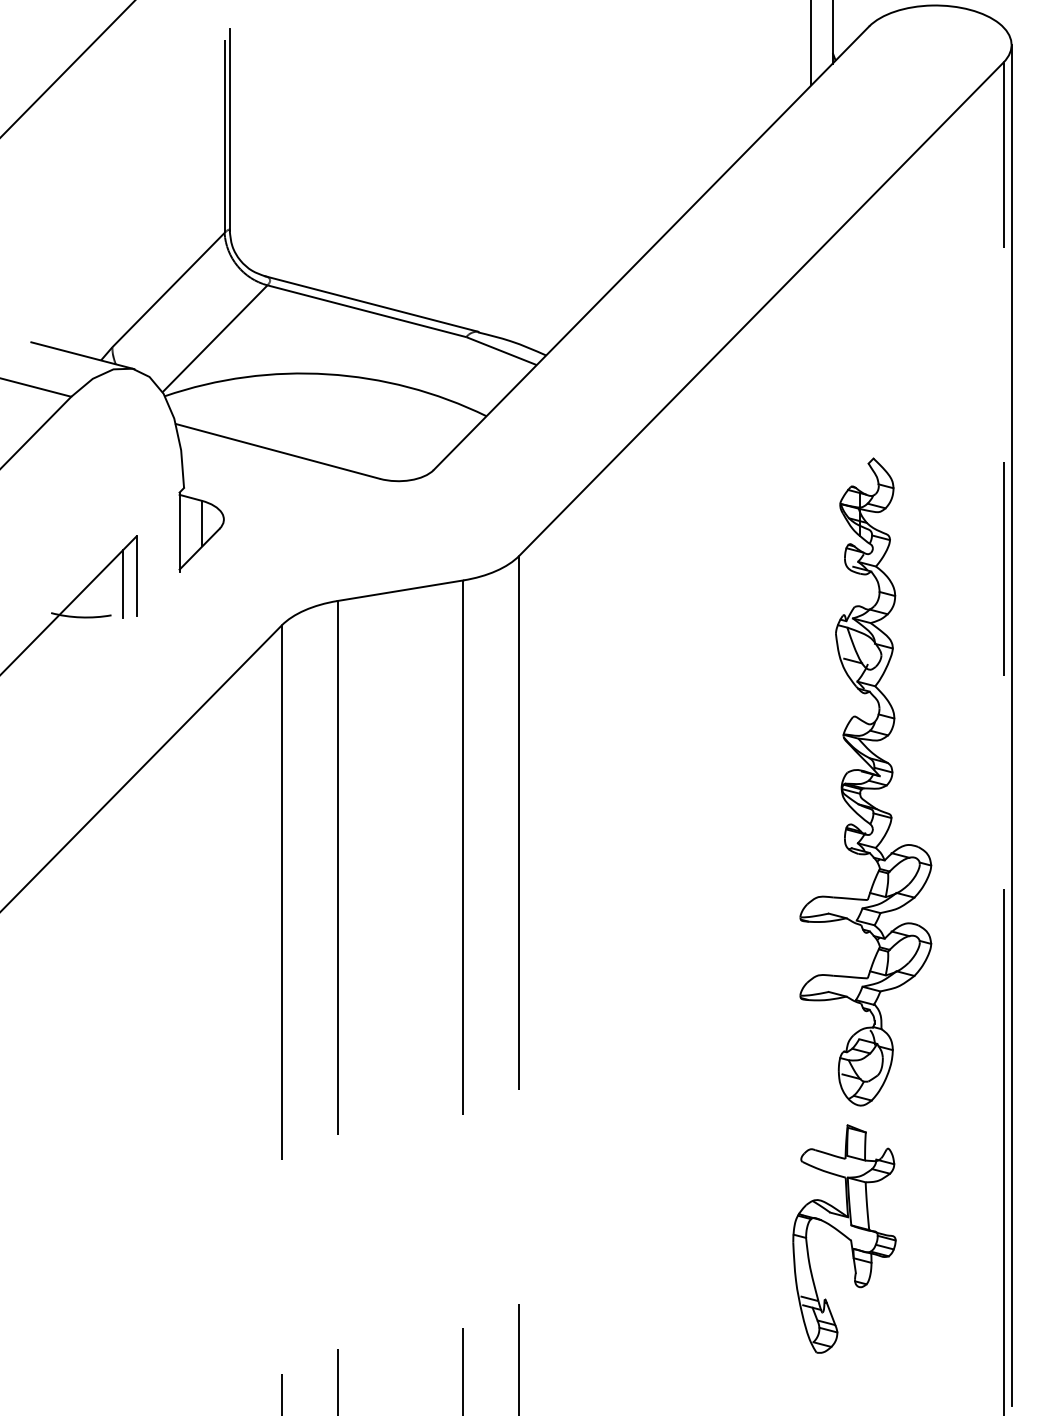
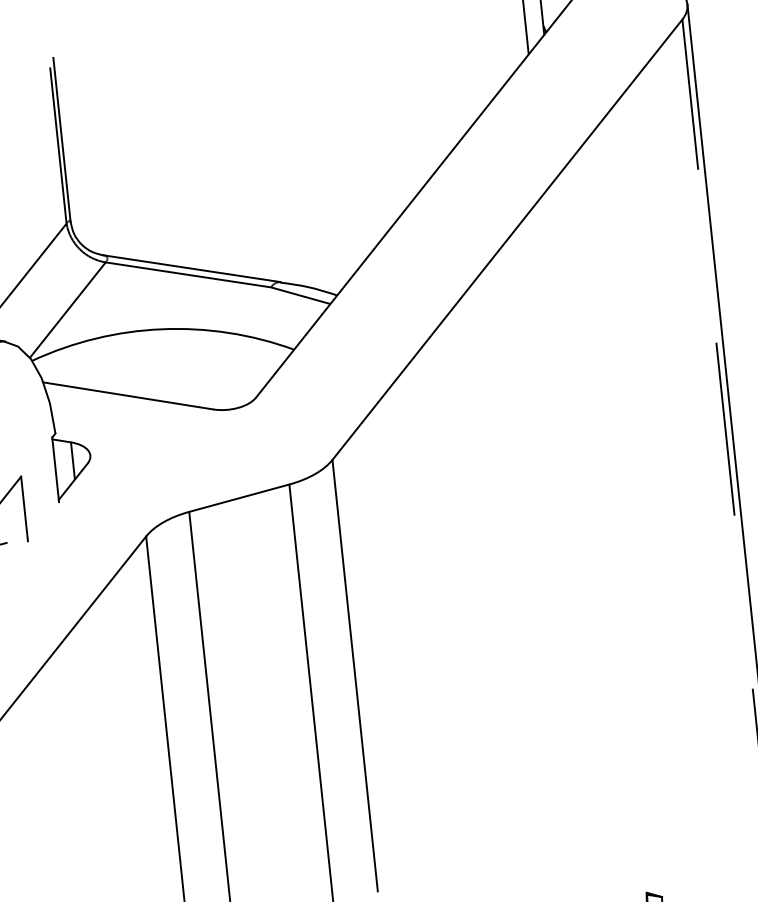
line: (123, 584) -> (14, 516), removed
part: (865, 781) -> (631, 613), removed

